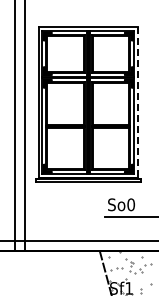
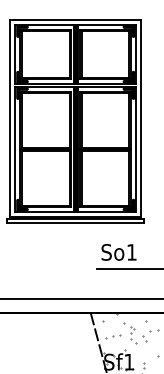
line: (138, 103) -> (141, 119), dashed -> solid
text: (130, 204) -> (131, 252), So0 -> So1

